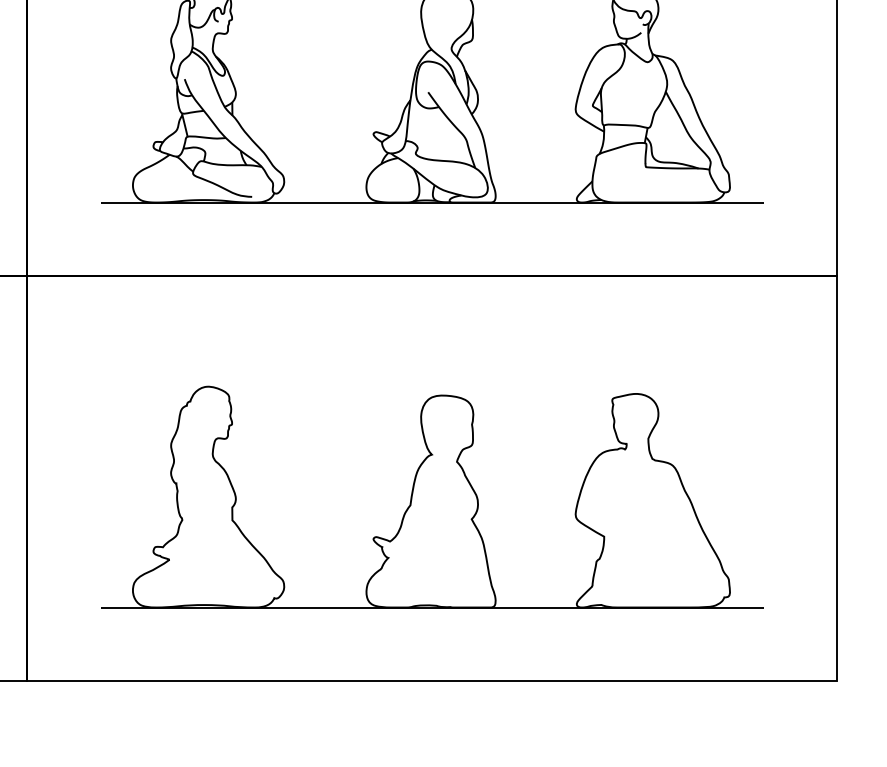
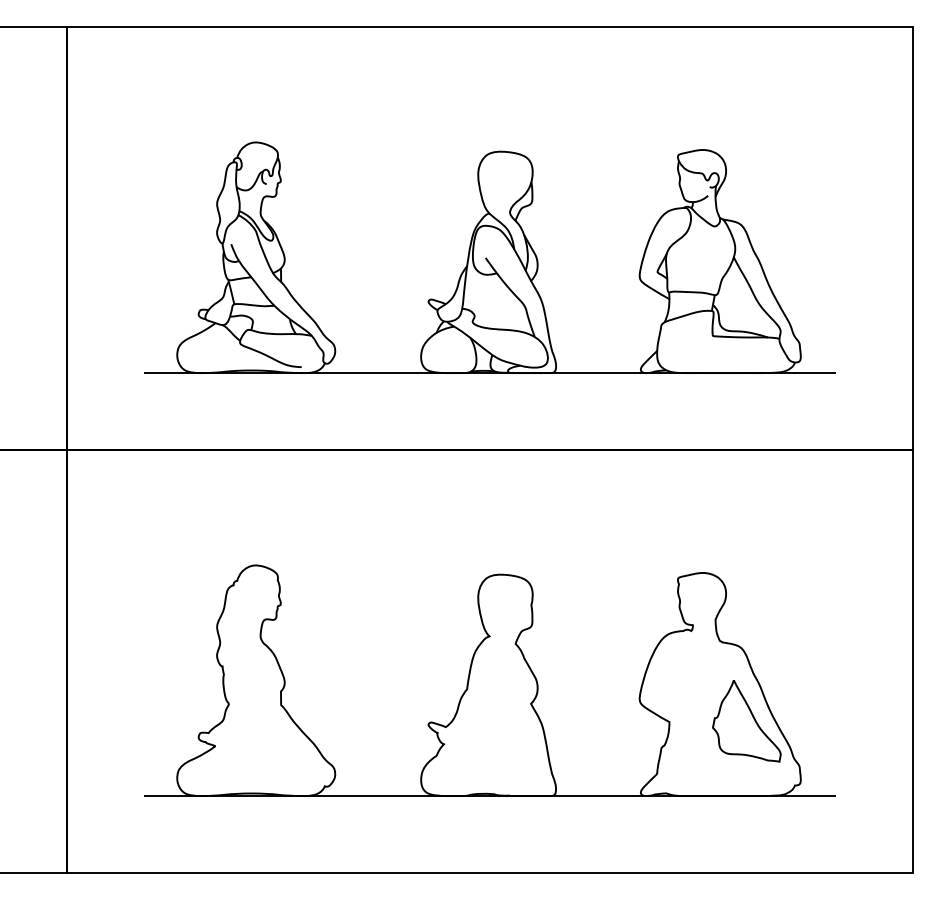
part: (677, 536) -> (746, 721), added

